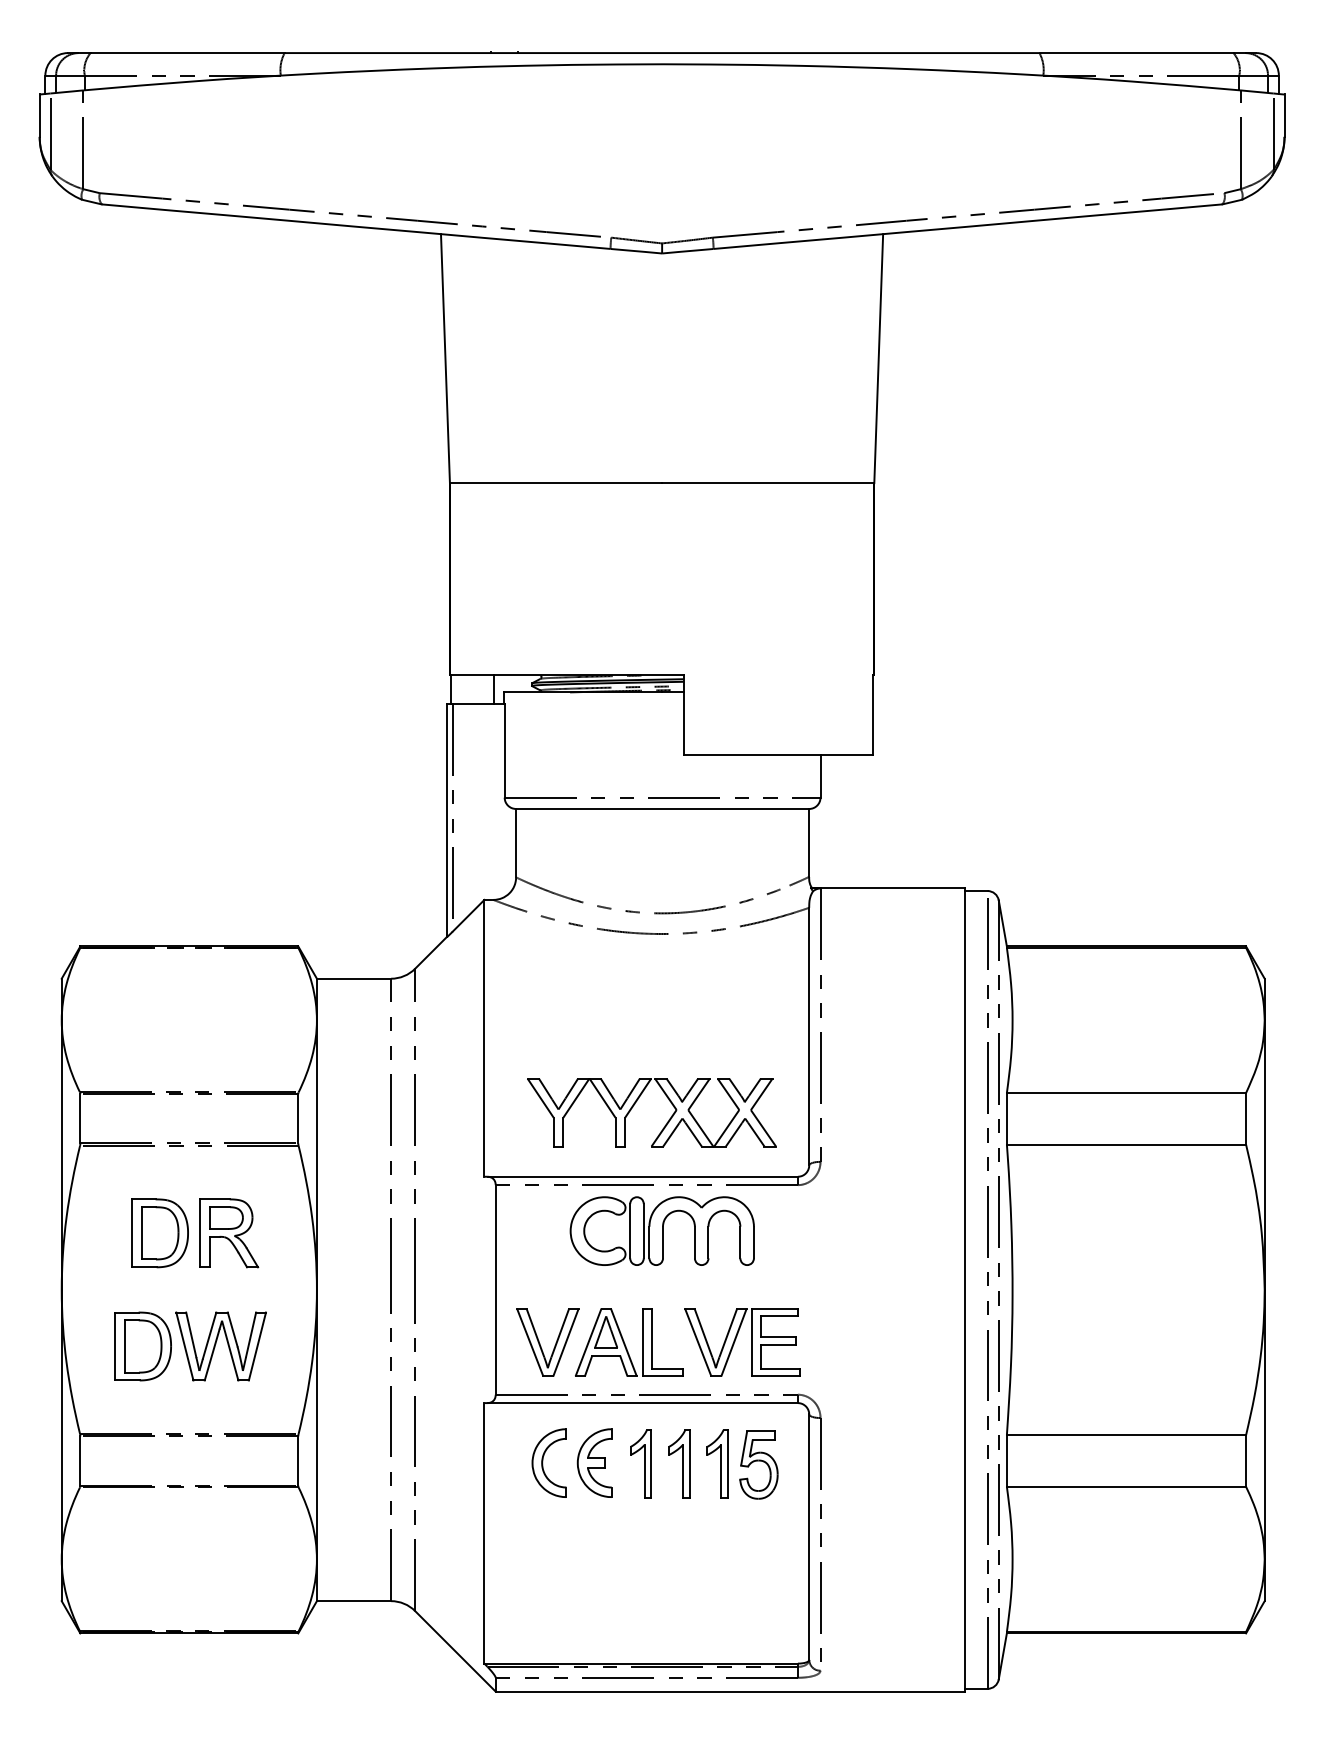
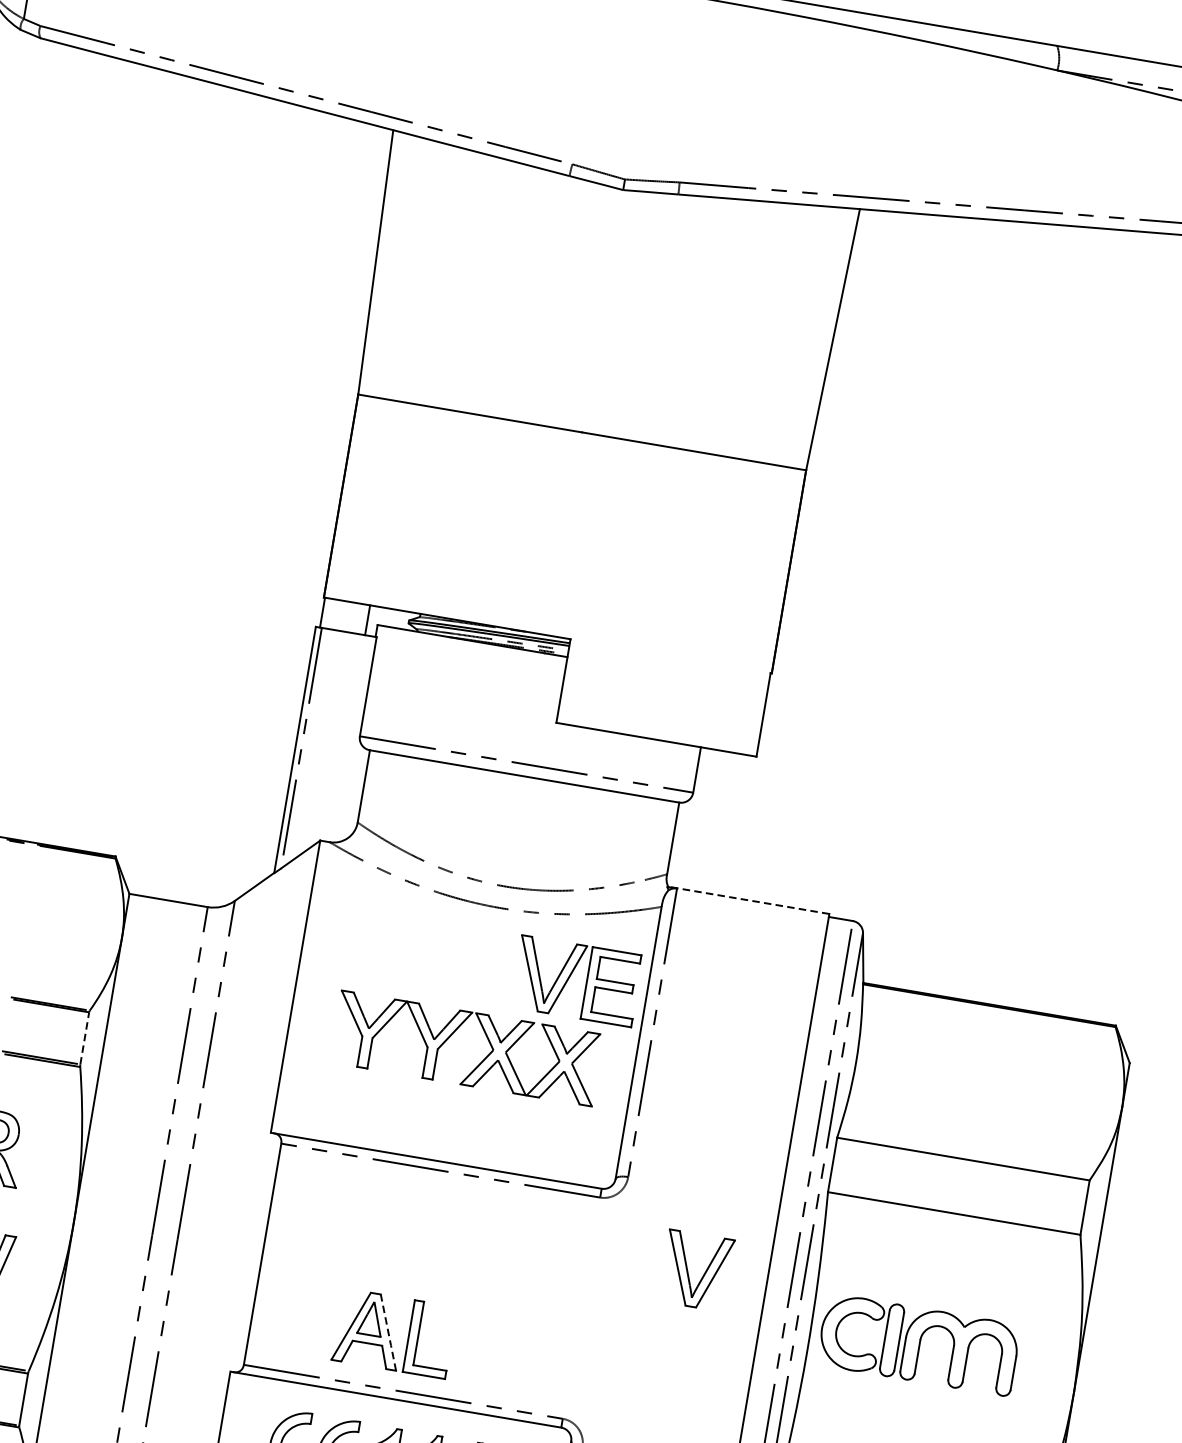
line: (888, 888) -> (748, 900), solid -> dashed
part: (637, 1101) -> (453, 1034), moved
line: (298, 1118) -> (85, 1038), solid -> dashed
part: (661, 1230) -> (918, 1344), moved
part: (736, 1339) -> (570, 976), moved
line: (623, 1342) -> (388, 1332), solid -> dashed
part: (540, 1343) -> (688, 1270), moved

